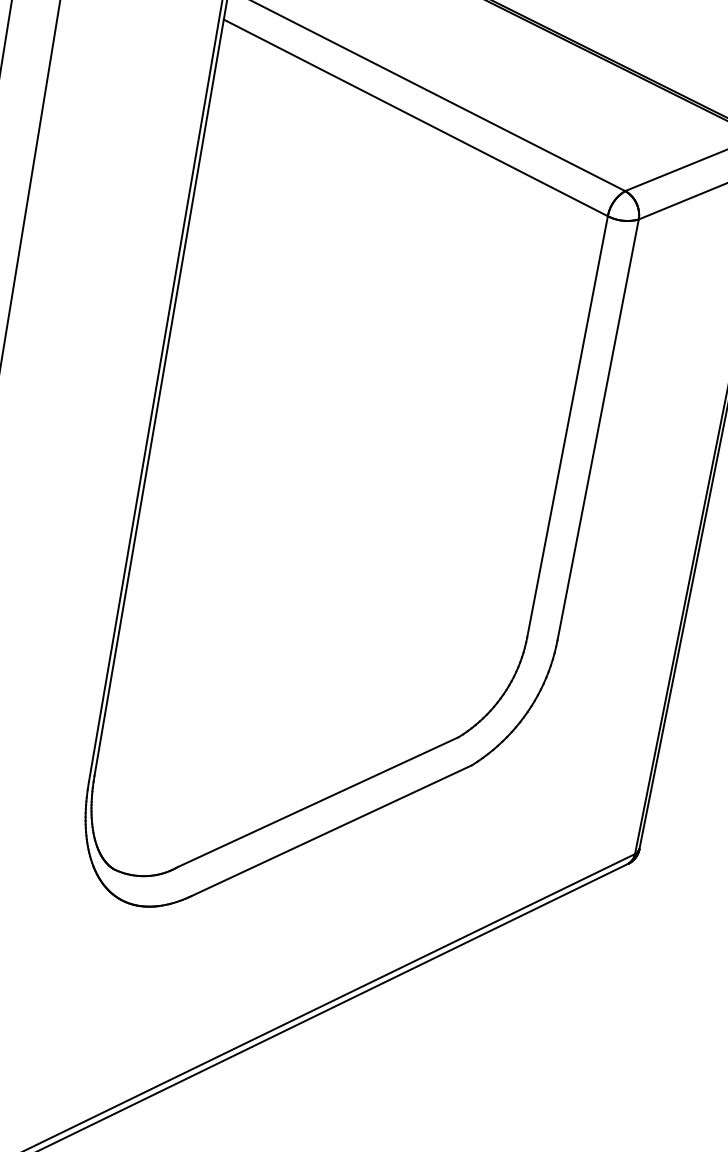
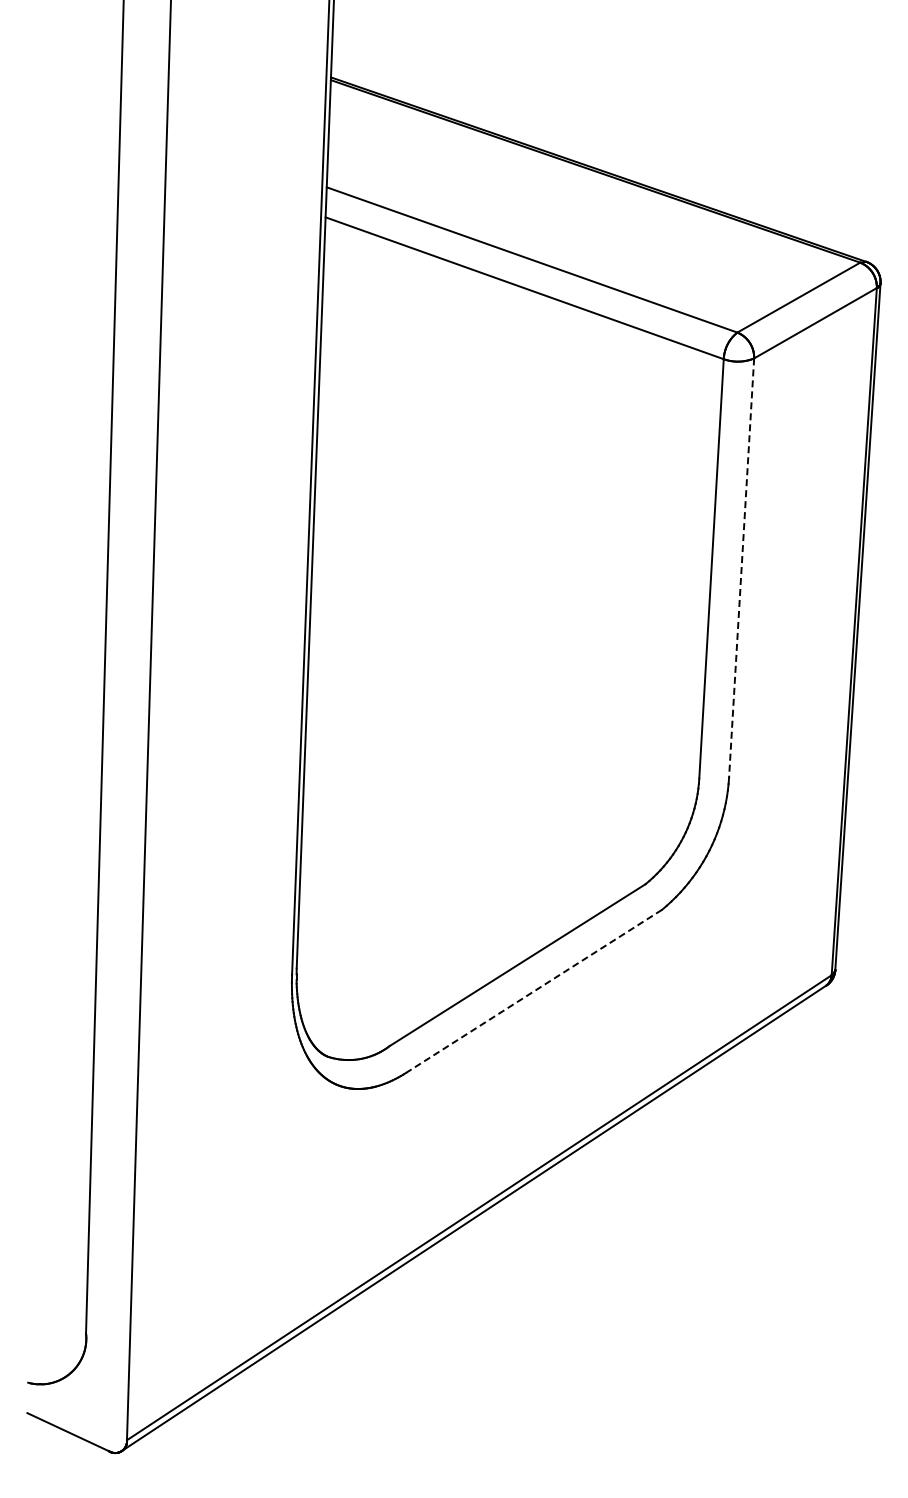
line: (597, 430) -> (741, 568), solid -> dashed
line: (332, 830) -> (534, 991), solid -> dashed

